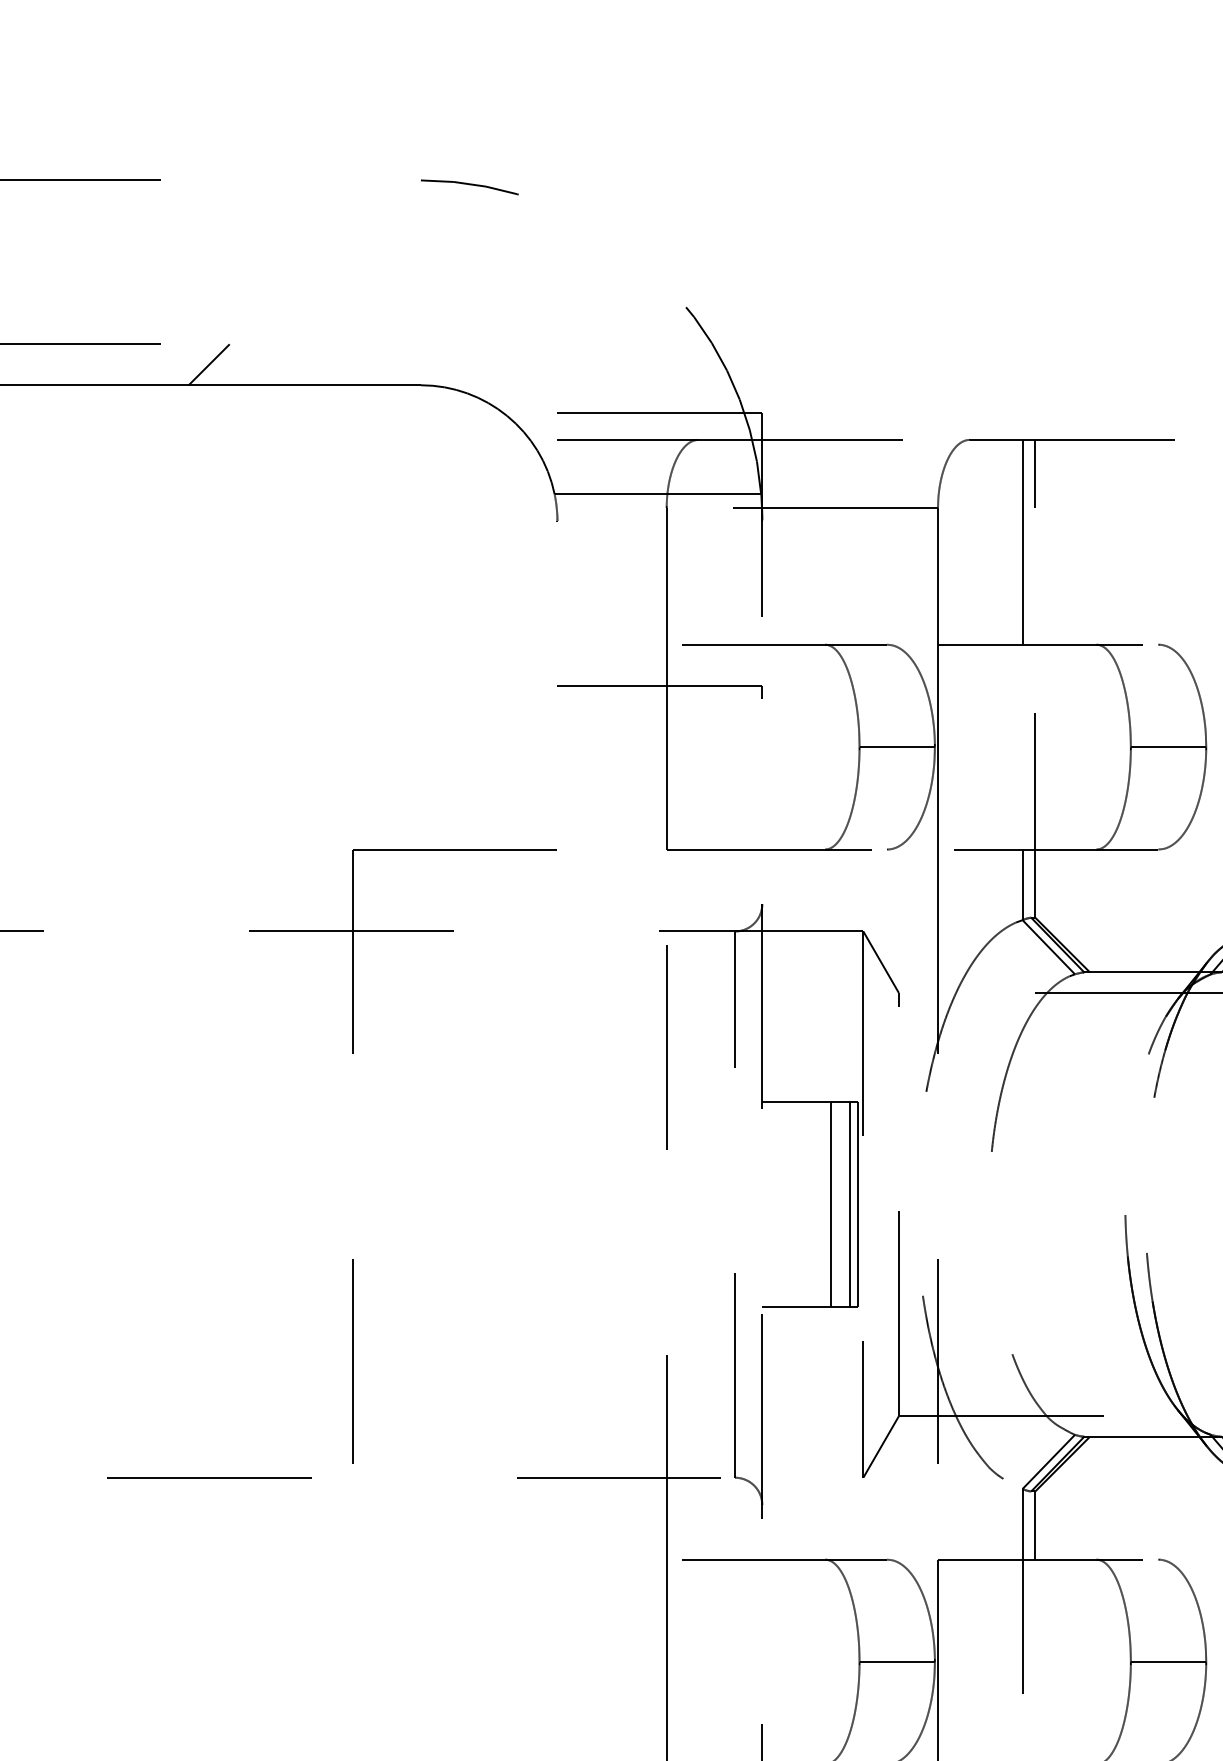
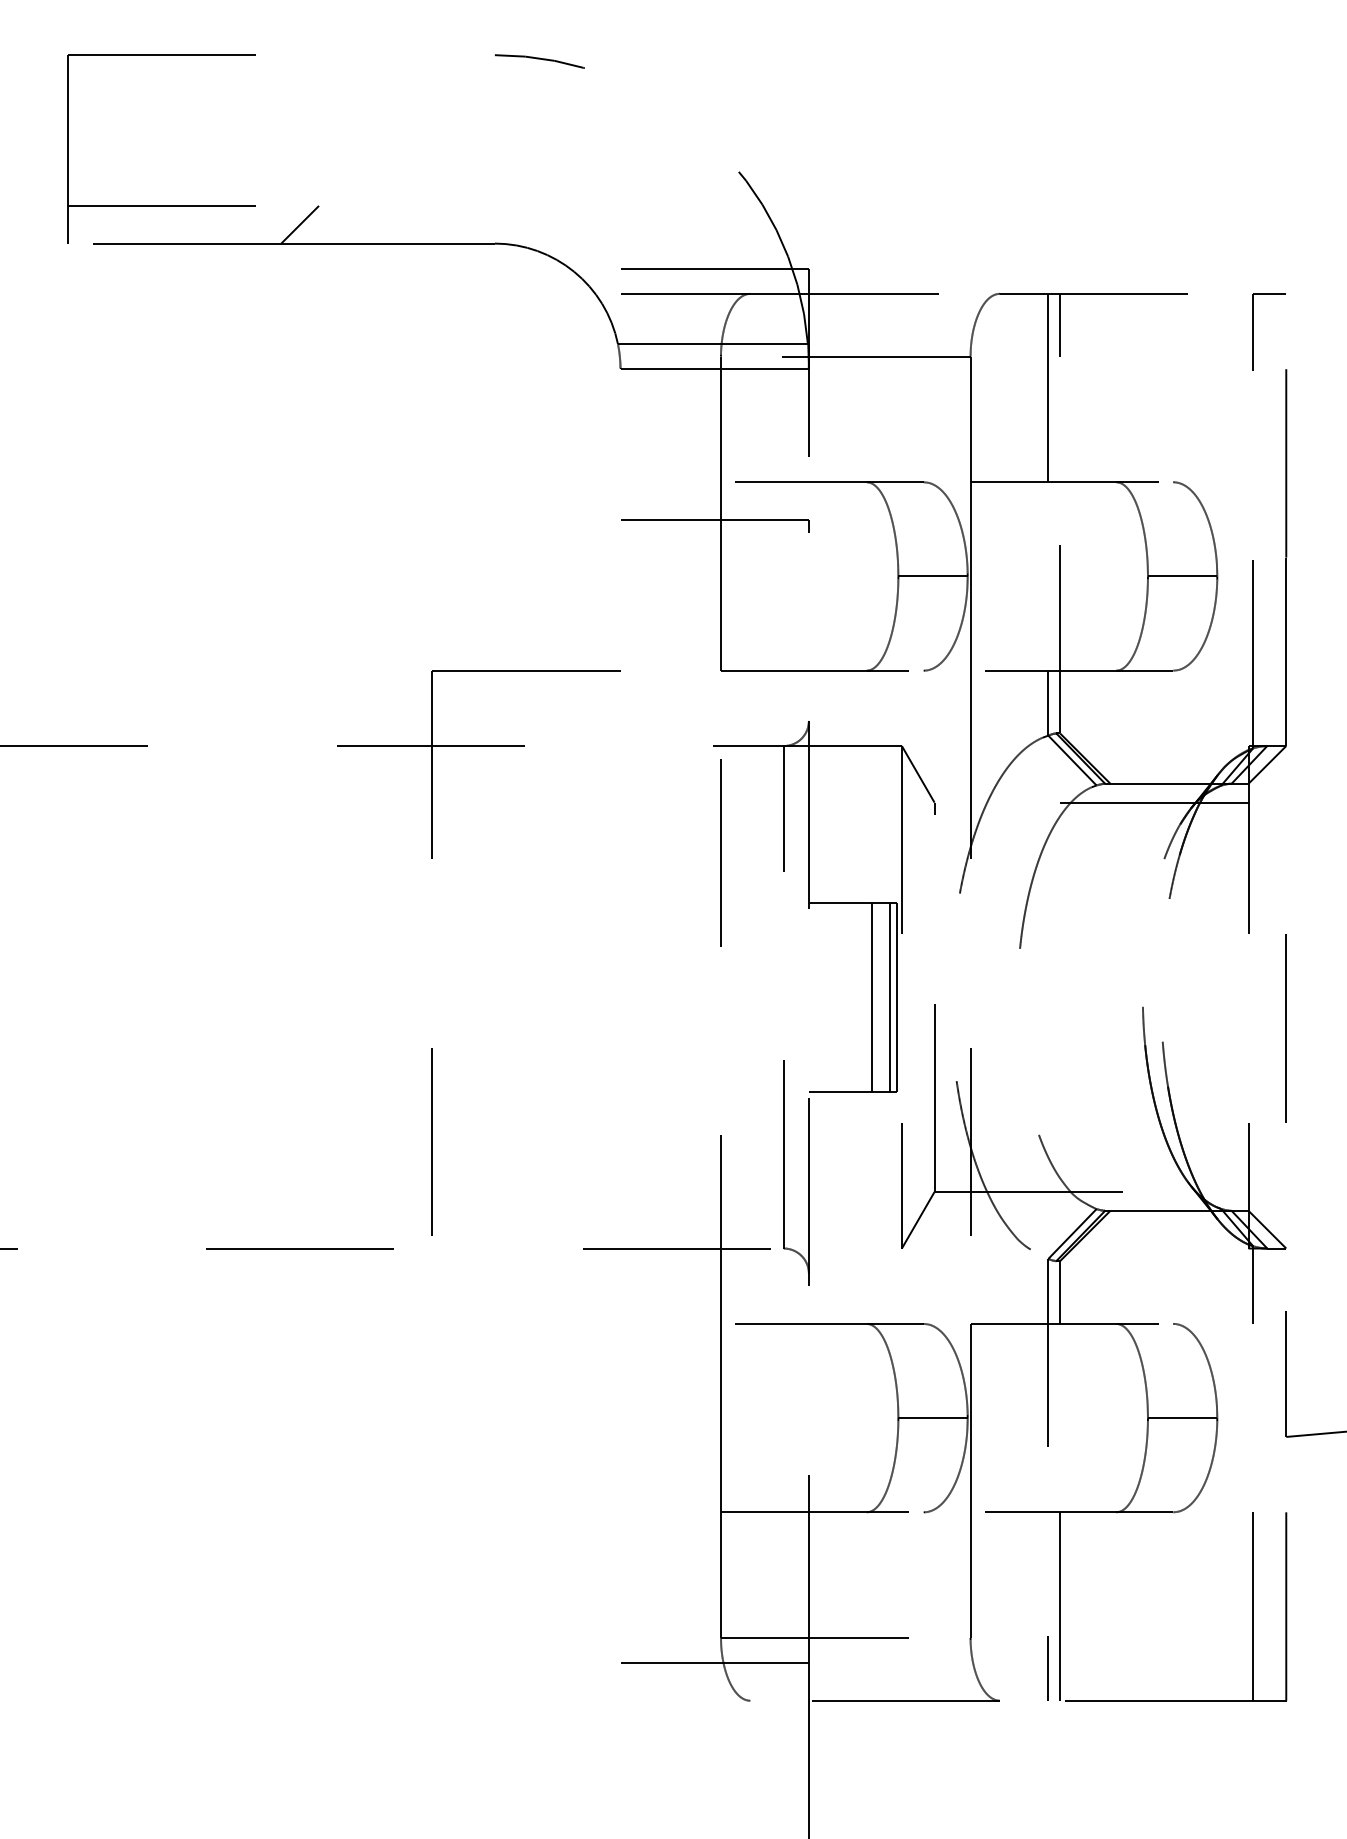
line: (659, 522) -> (714, 369), added

